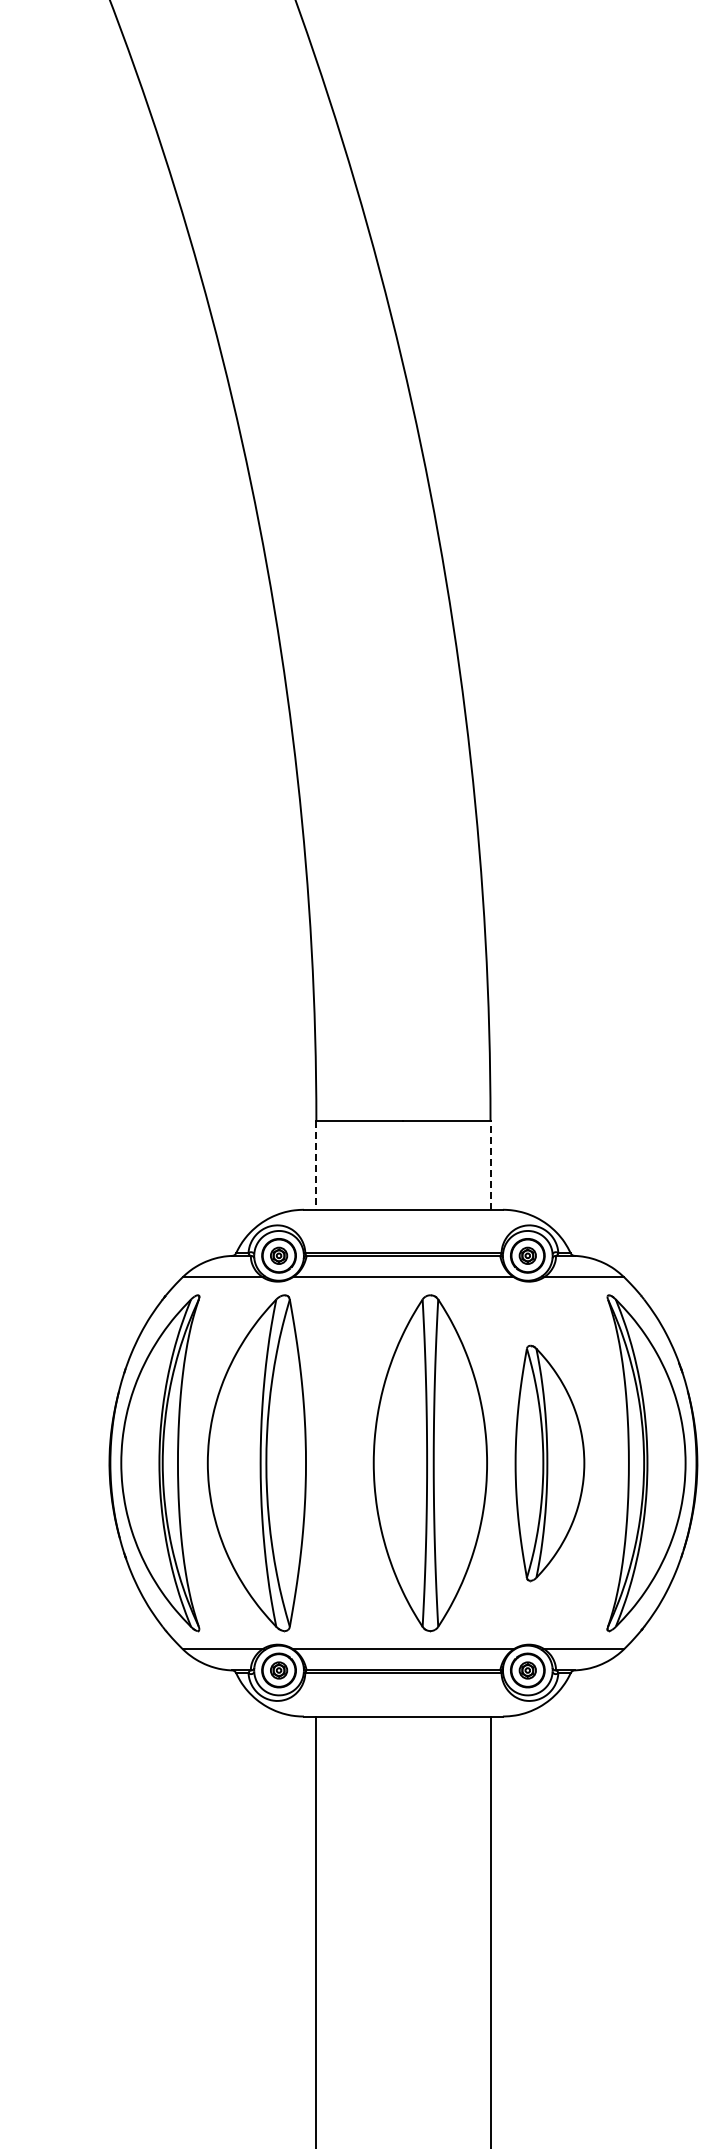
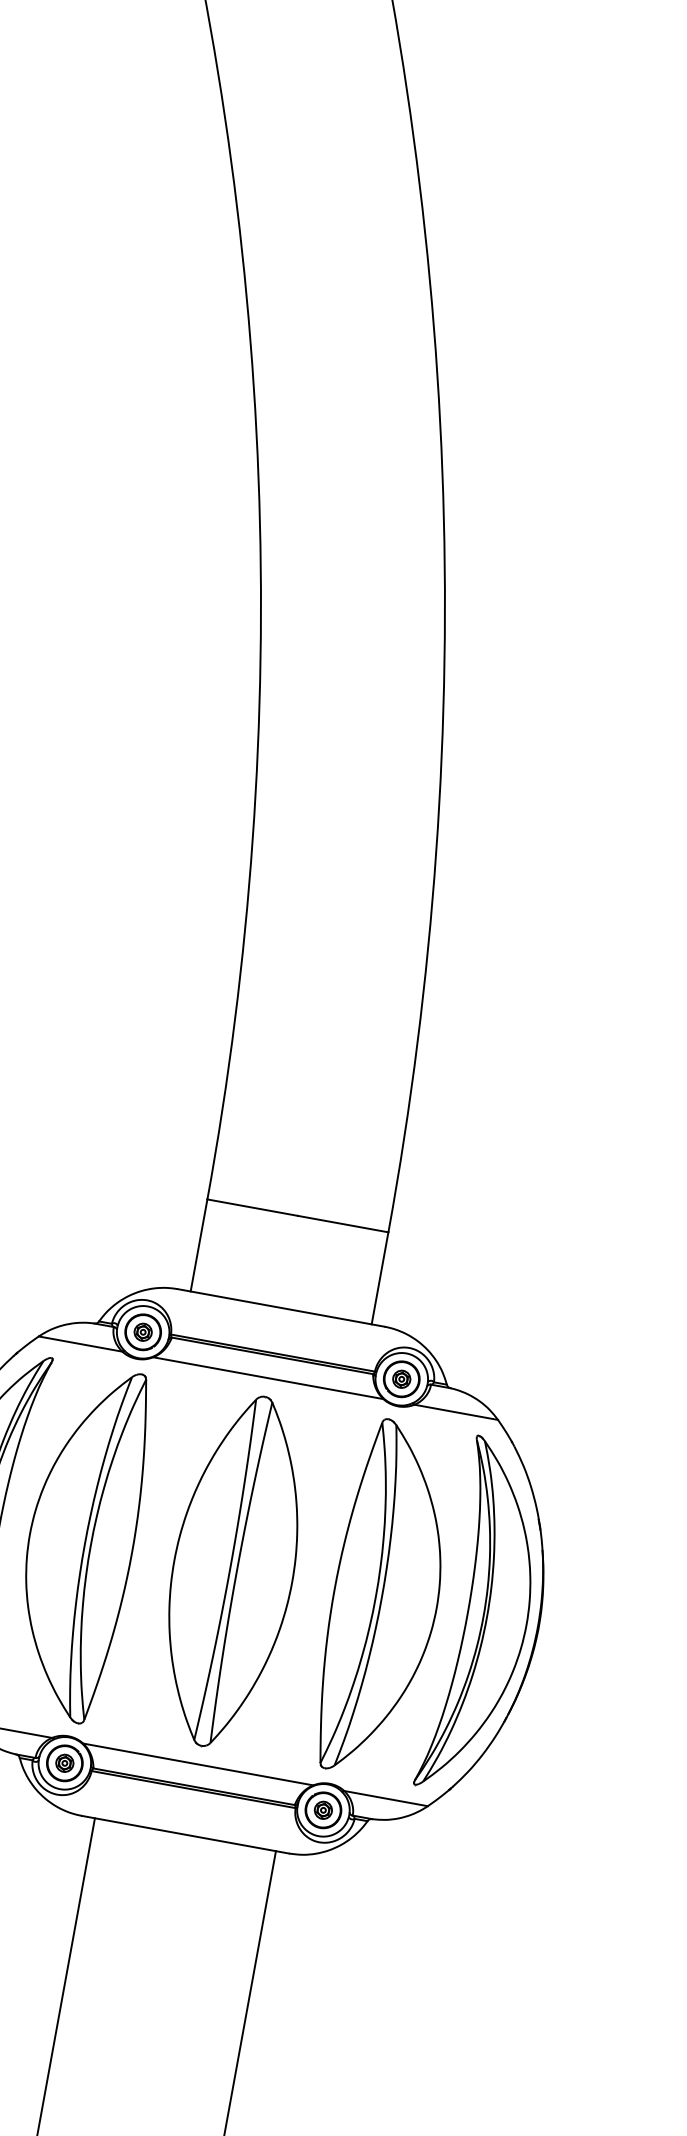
line: (490, 1165) -> (380, 1278), dashed -> solid
line: (316, 1166) -> (198, 1246), dashed -> solid
part: (429, 1463) -> (232, 1571), moved
part: (549, 1463) -> (385, 1599), size x1.43

